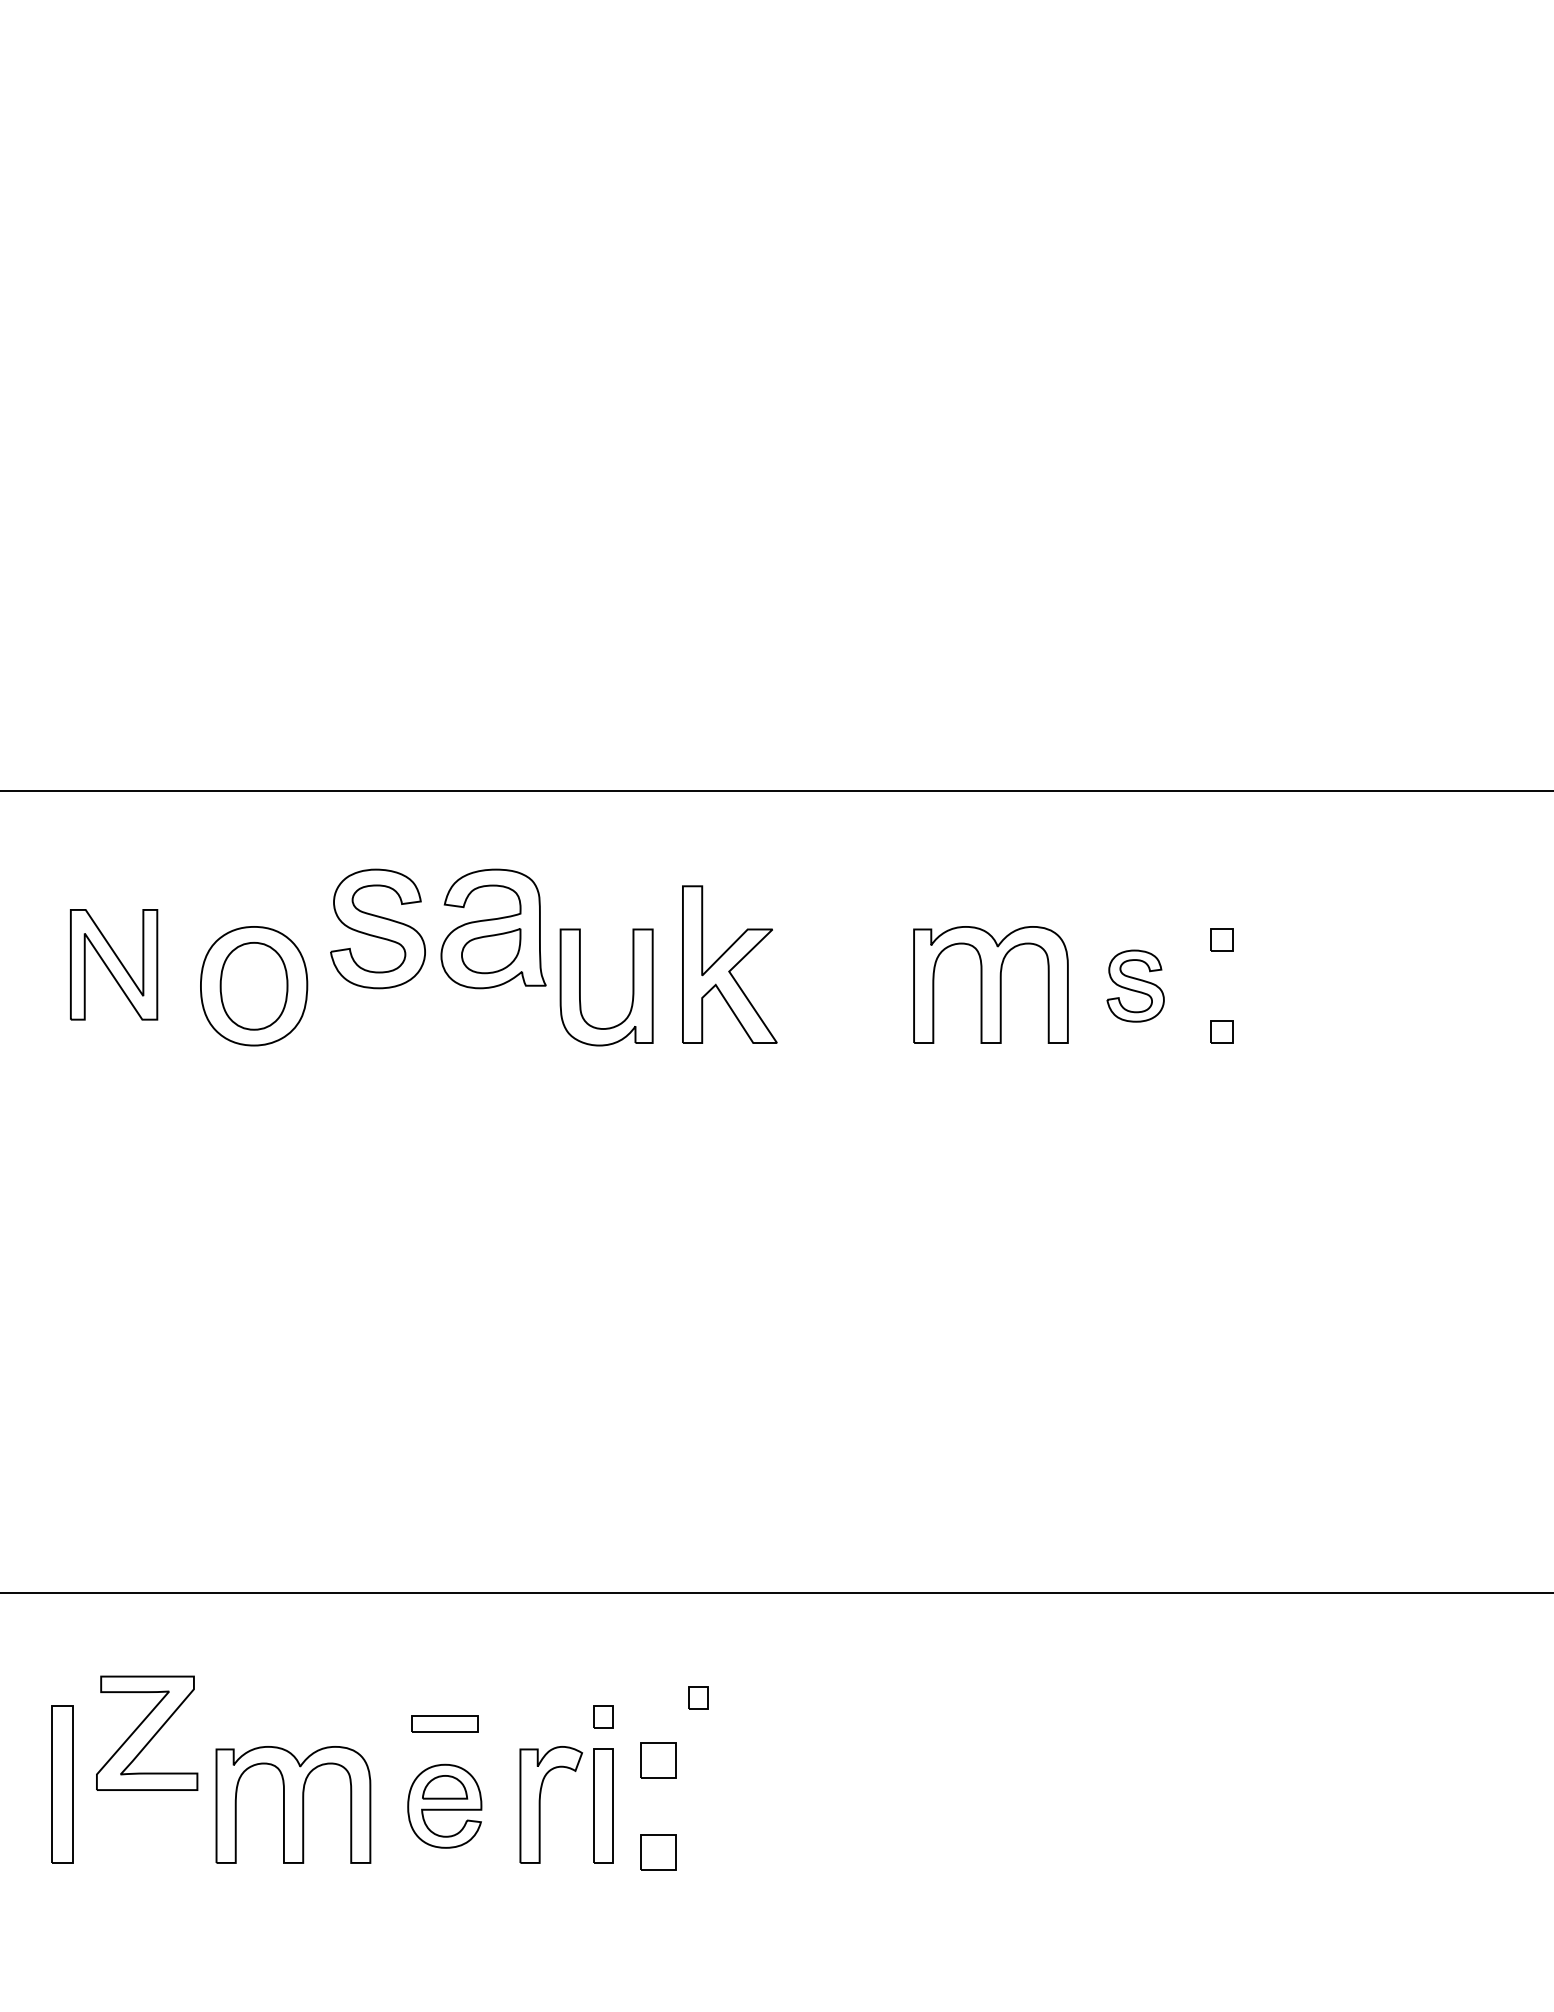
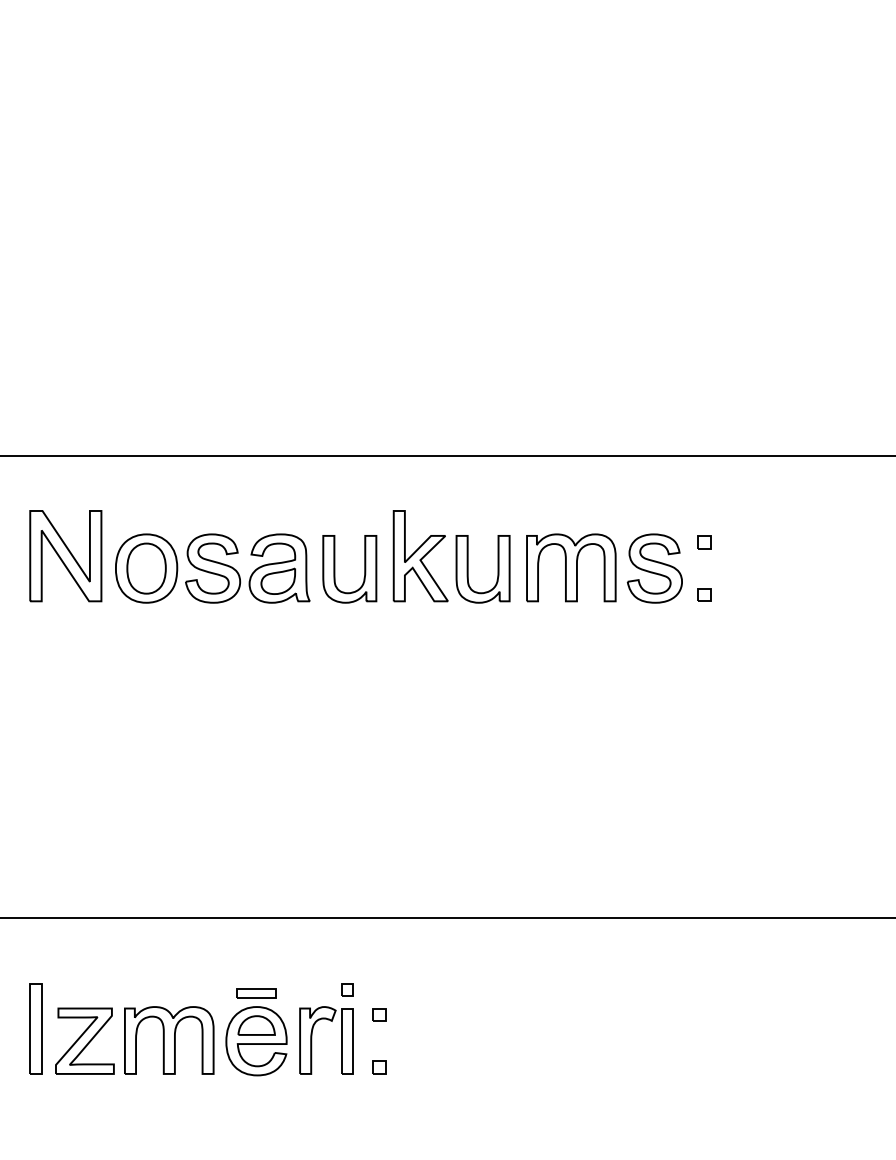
part: (446, 935) -> (252, 572), moved
part: (113, 965) -> (65, 556), size x1.43
part: (1135, 986) -> (654, 568), size x1.67
part: (812, 987) -> (468, 569), added
part: (698, 1697) -> (402, 978), removed
part: (146, 1732) -> (84, 1040), moved
part: (658, 1759) -> (379, 1014), size x0.62
part: (444, 1806) -> (256, 1041), size x1.43
part: (658, 1851) -> (379, 1067), size x0.62

